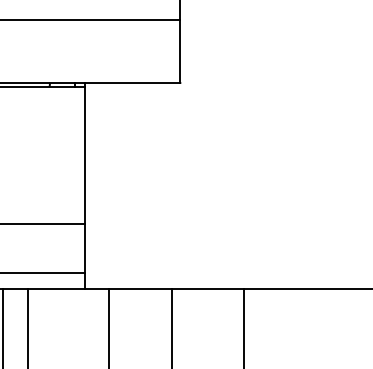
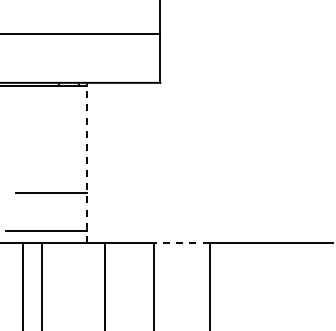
line: (85, 185) -> (86, 162), solid -> dashed
line: (207, 288) -> (181, 242), solid -> dashed

